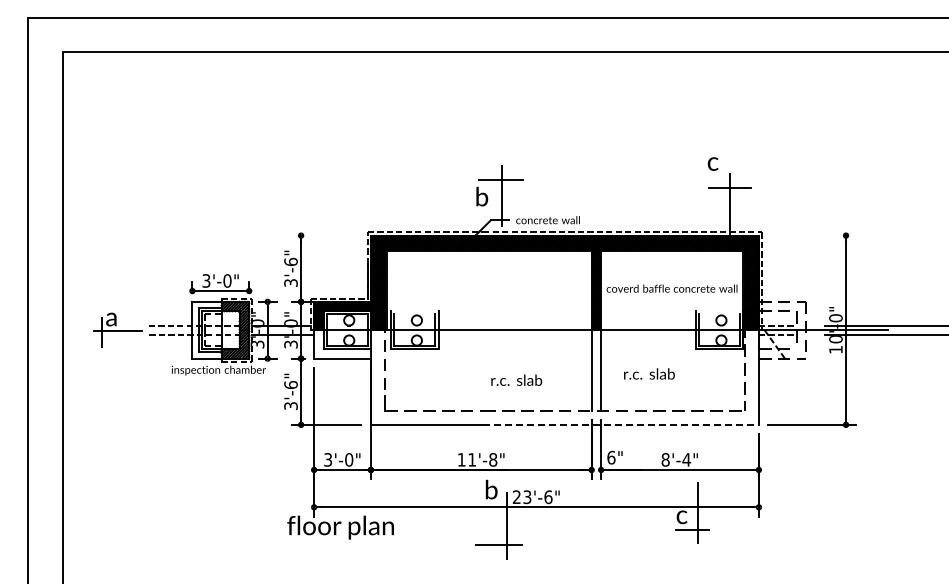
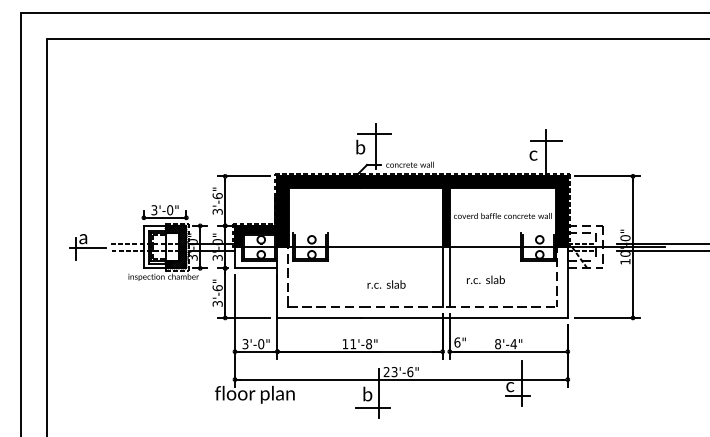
text: (712, 163) -> (533, 155), moved
line: (326, 235) -> (244, 176), added
line: (811, 235) -> (607, 176), added
line: (621, 424) -> (465, 317), dashed -> solid
text: (491, 489) -> (367, 393), moved

